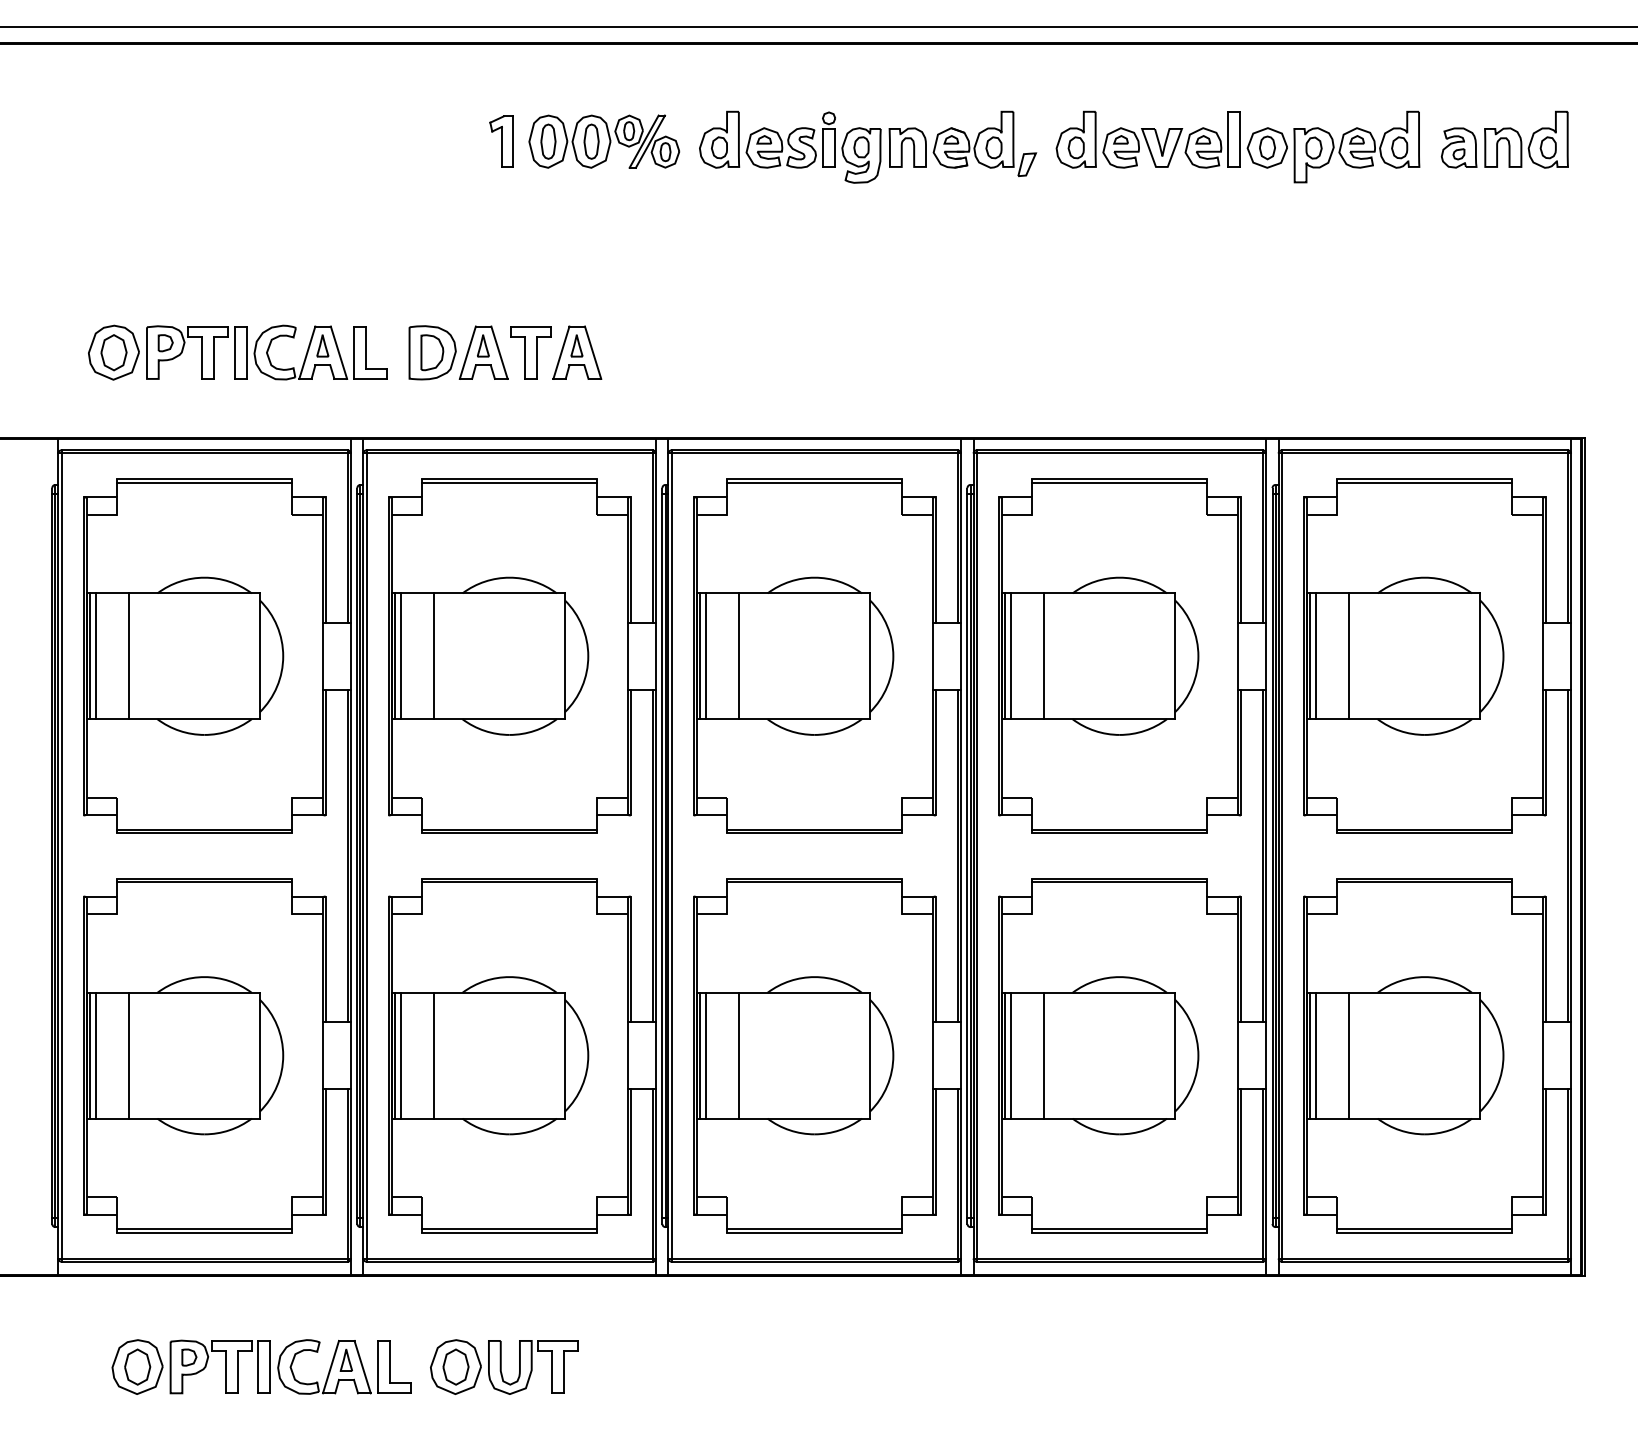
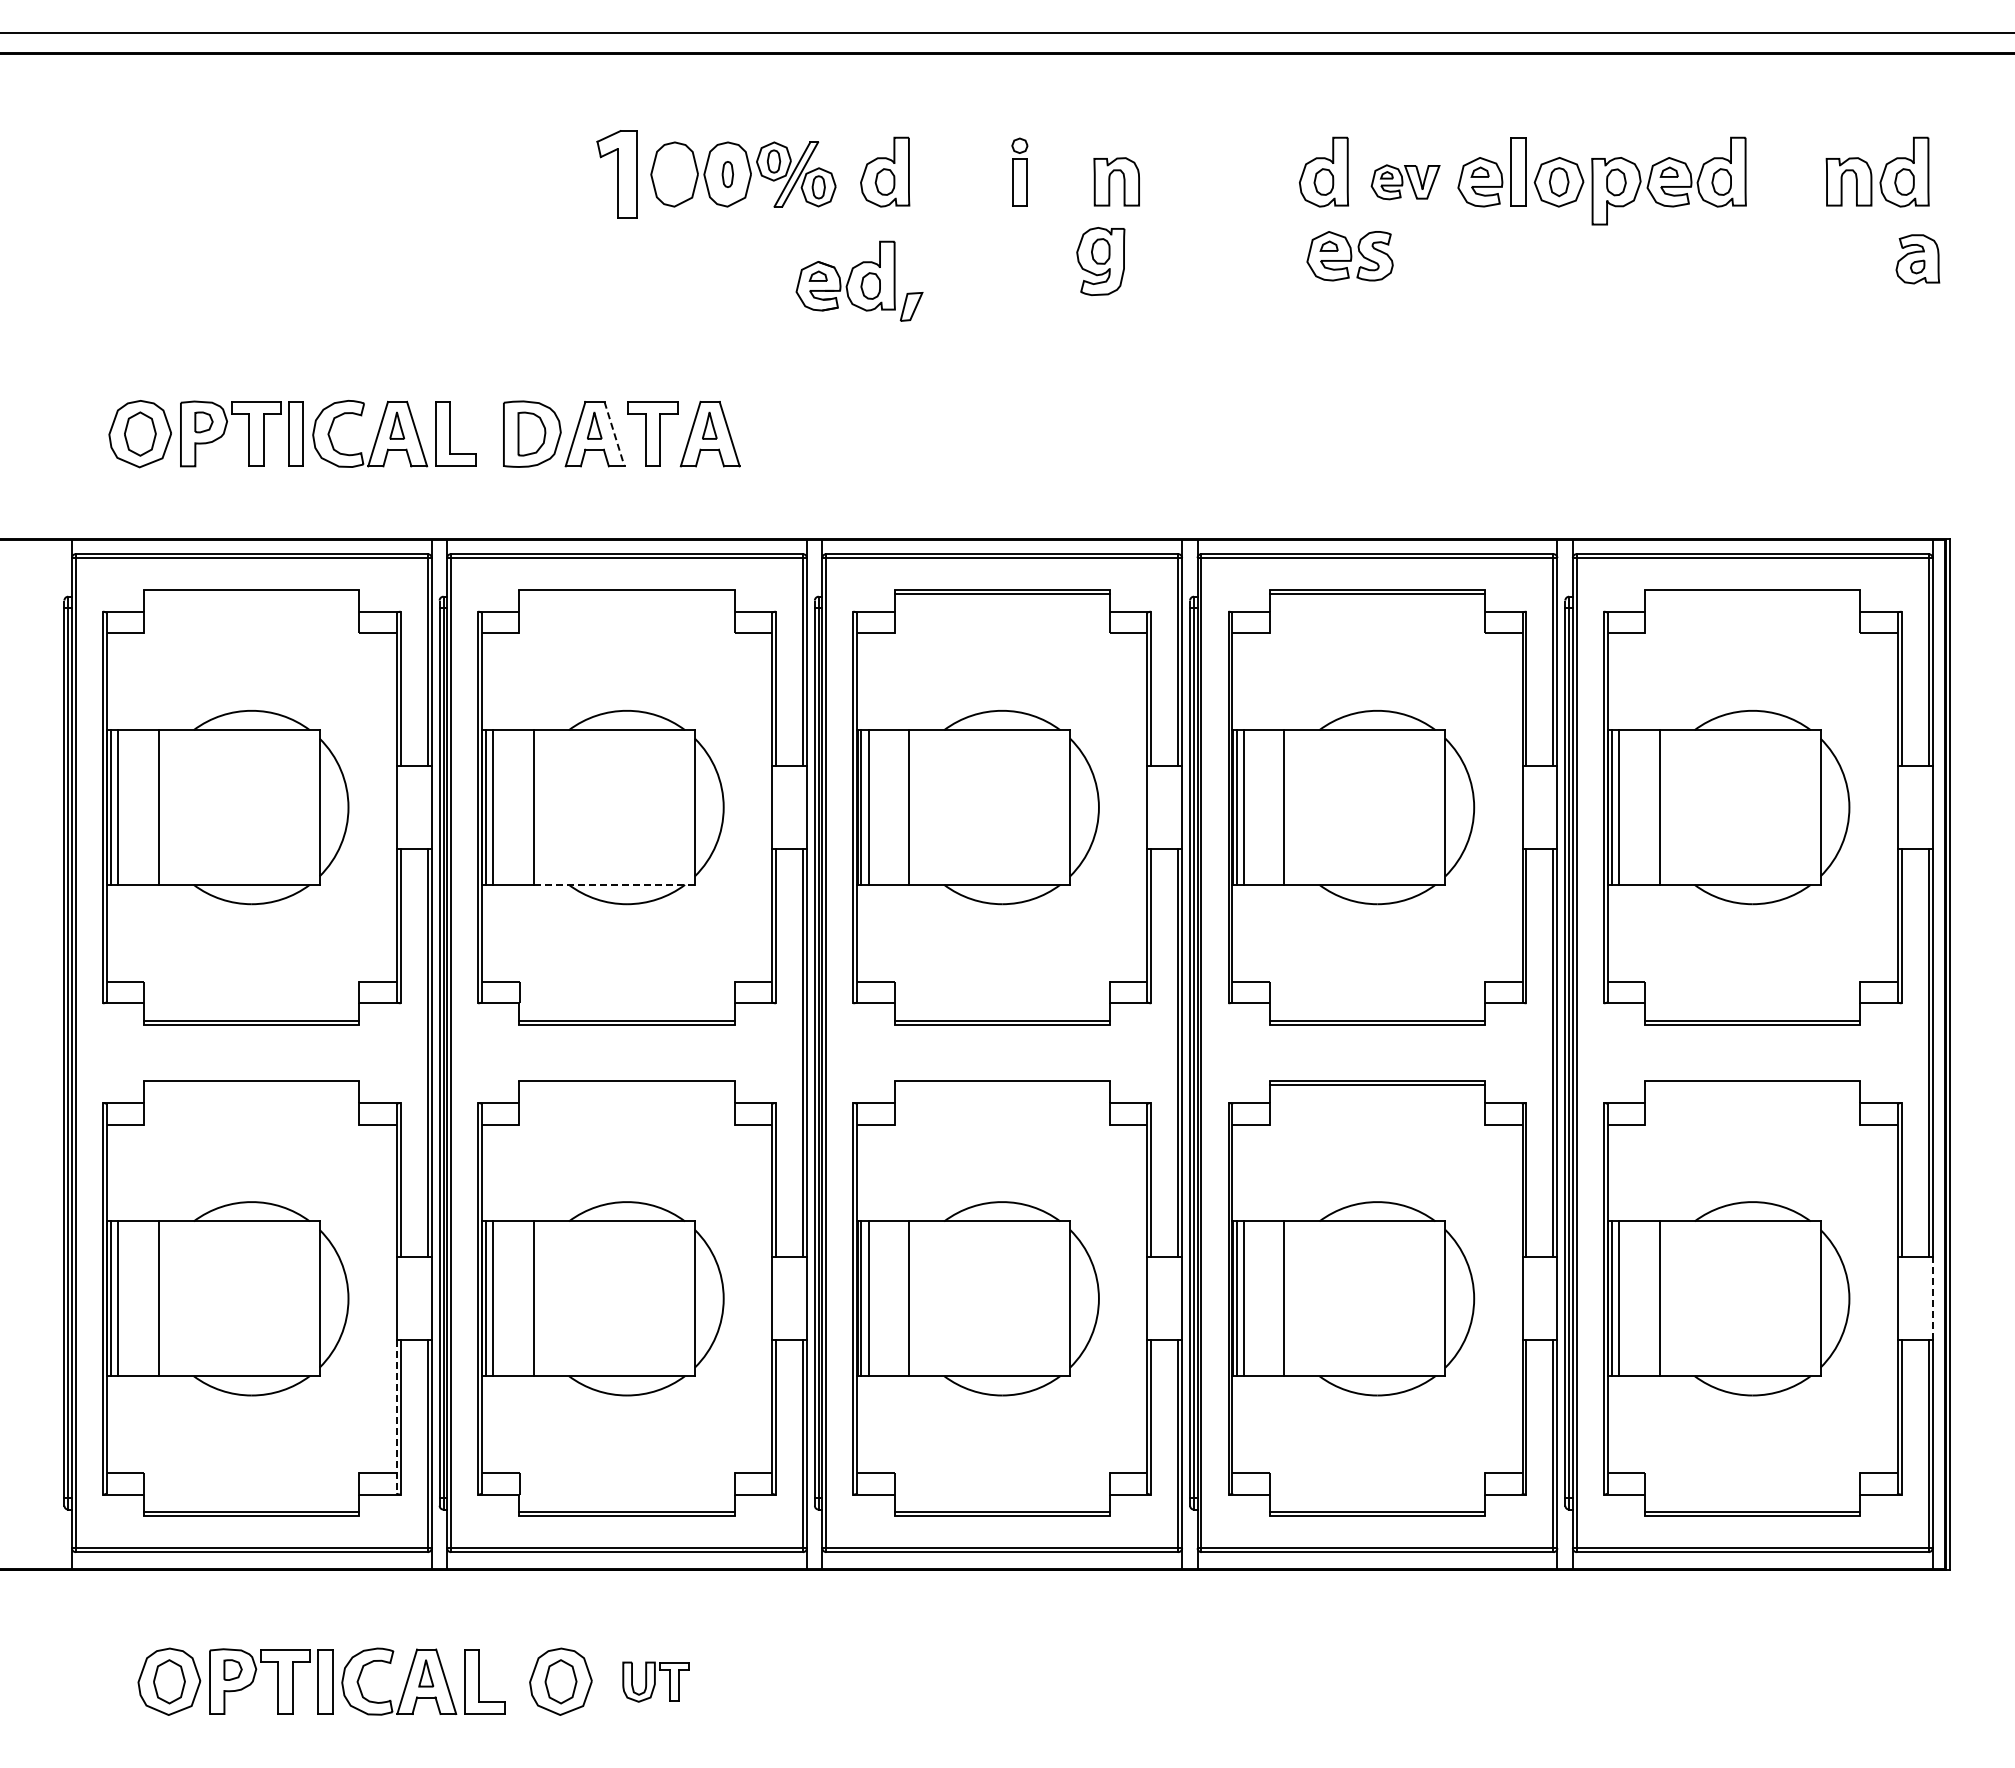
part: (501, 141) -> (617, 174), size x1.4
part: (548, 141) -> (674, 174), removed
part: (591, 141) -> (727, 174), size x0.6
part: (984, 143) -> (859, 280), moved
part: (780, 148) -> (1349, 256), moved
part: (1142, 148) -> (1405, 182), size x0.7
part: (1458, 148) -> (1917, 259), moved
part: (861, 155) -> (1100, 261), moved
line: (499, 353) -> (614, 434), solid -> dashed
line: (204, 482) -> (251, 593), removed
line: (509, 482) -> (626, 593), removed
line: (1424, 482) -> (1752, 593), removed
line: (499, 718) -> (614, 884), solid -> dashed
line: (204, 882) -> (251, 1085), removed
line: (509, 882) -> (626, 1085), removed
line: (814, 882) -> (1001, 1085), removed
line: (1424, 882) -> (1752, 1085), removed
line: (1571, 1055) -> (1932, 1298), solid -> dashed
line: (322, 1152) -> (396, 1417), solid -> dashed
part: (532, 1366) -> (655, 1681), size x0.6

